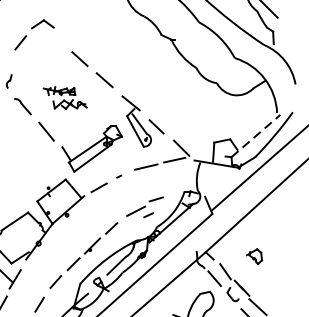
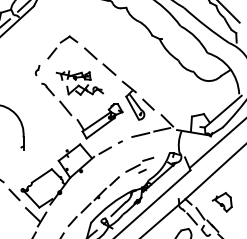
part: (34, 34) -> (62, 47), moved
part: (64, 97) -> (79, 82), size x1.43
line: (256, 135) -> (223, 111), dashed -> solid
part: (253, 256) -> (221, 202), size x1.67

